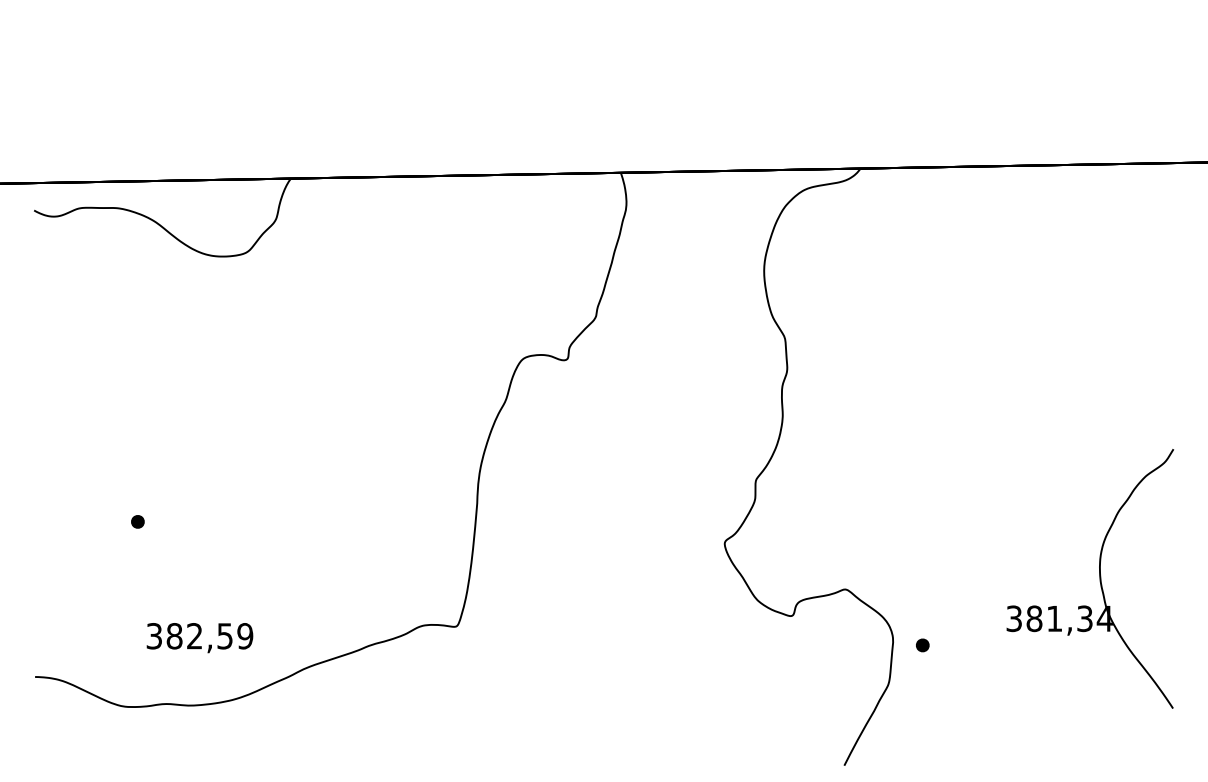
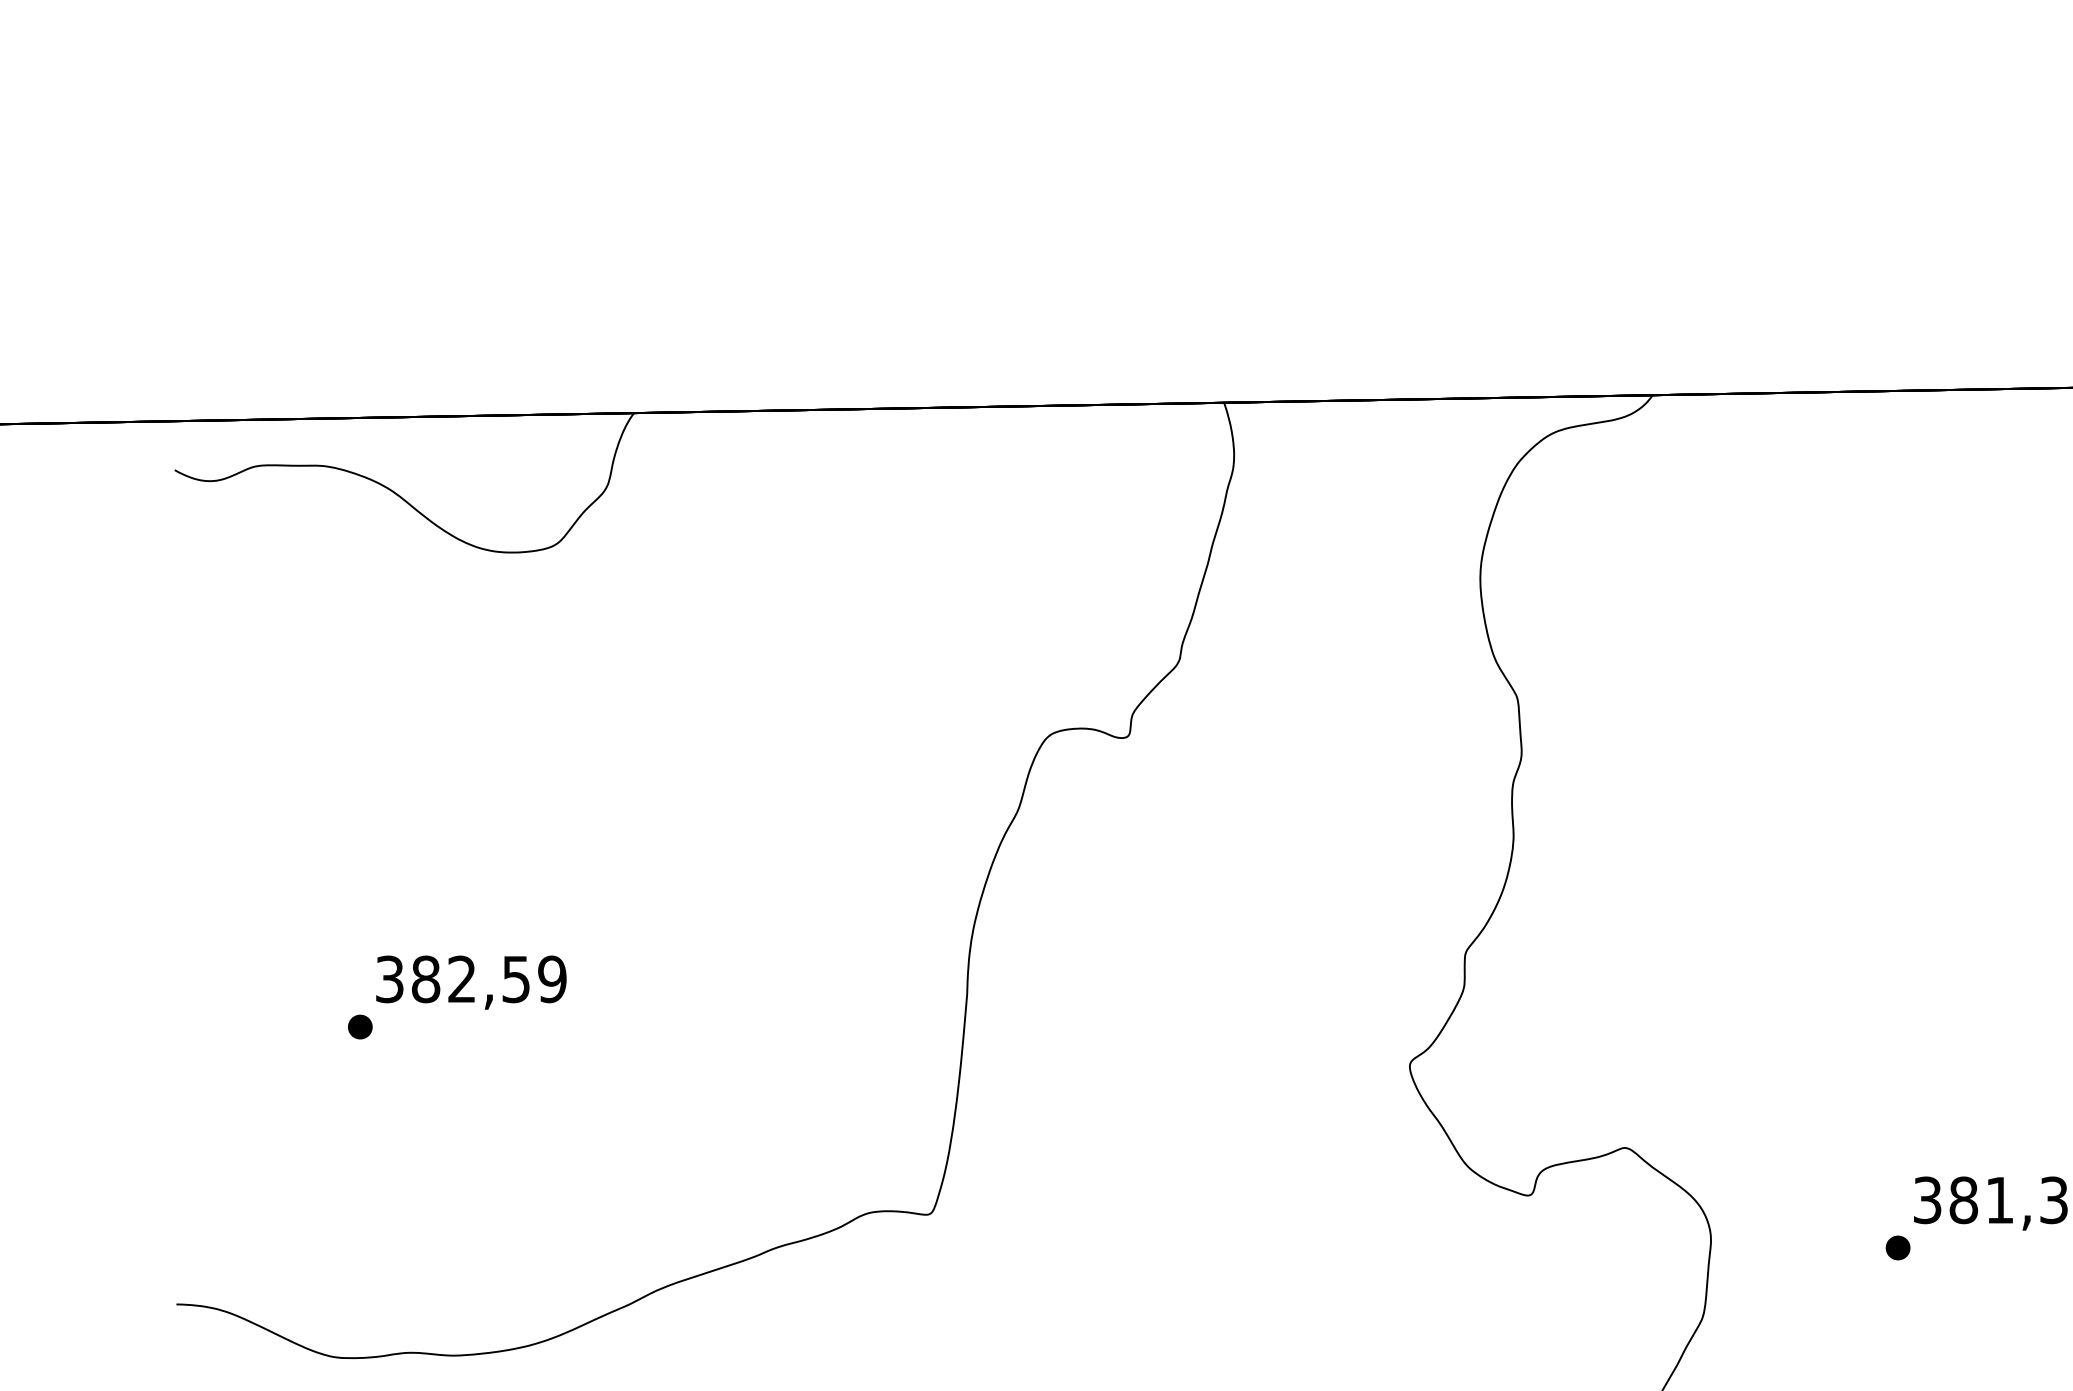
text: (199, 638) -> (470, 983), moved
part: (922, 645) -> (1897, 1248), moved

